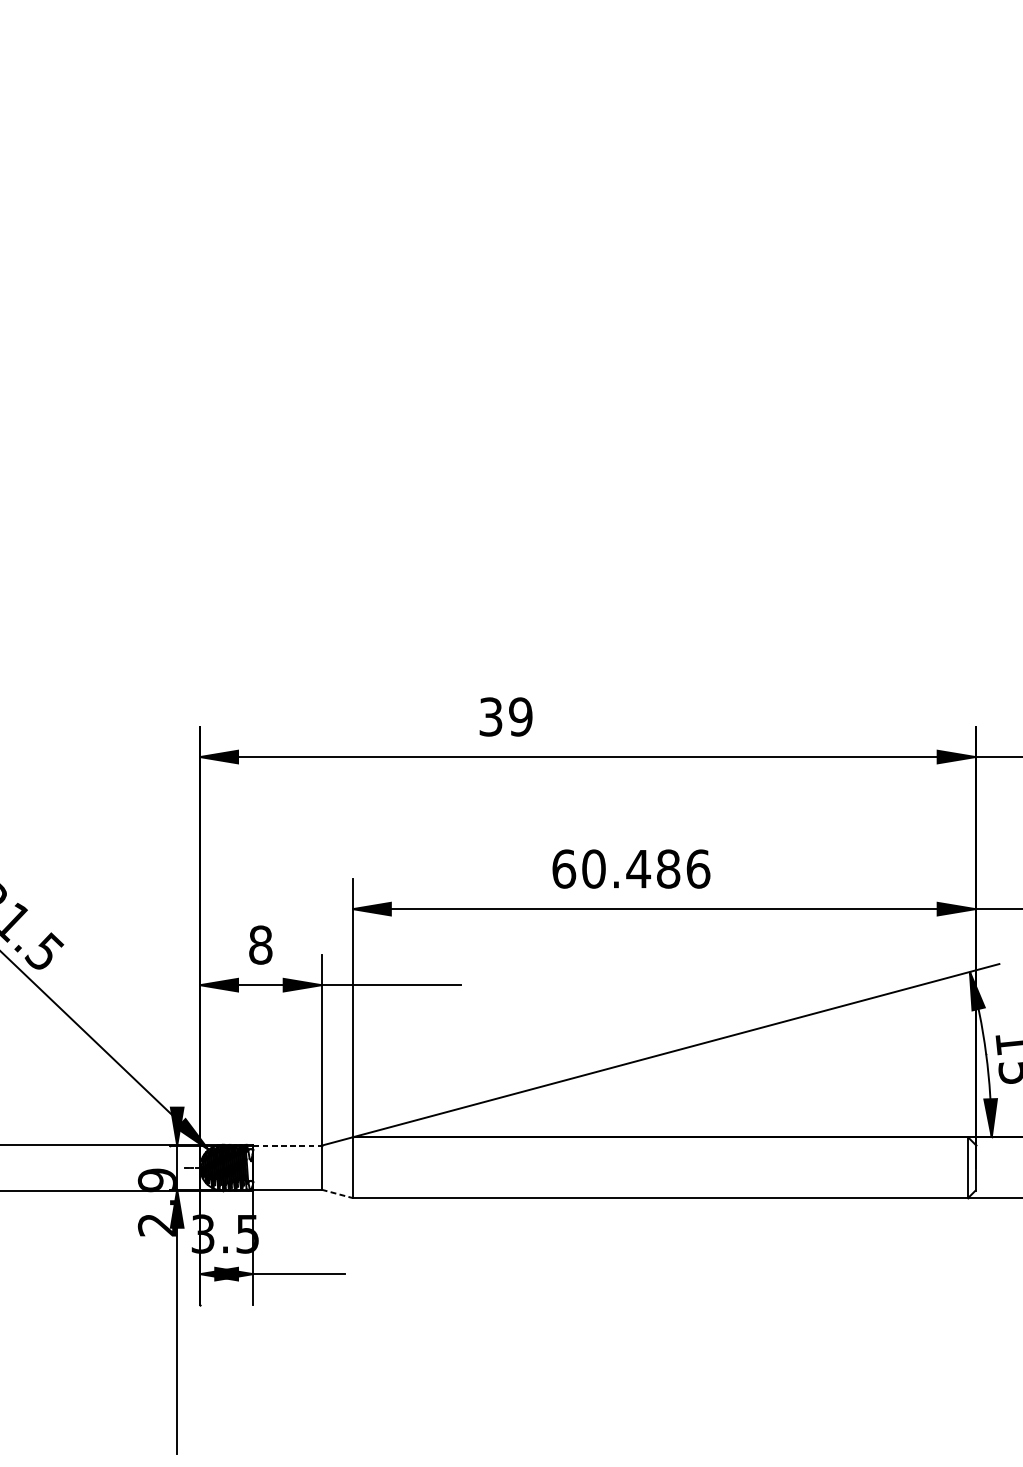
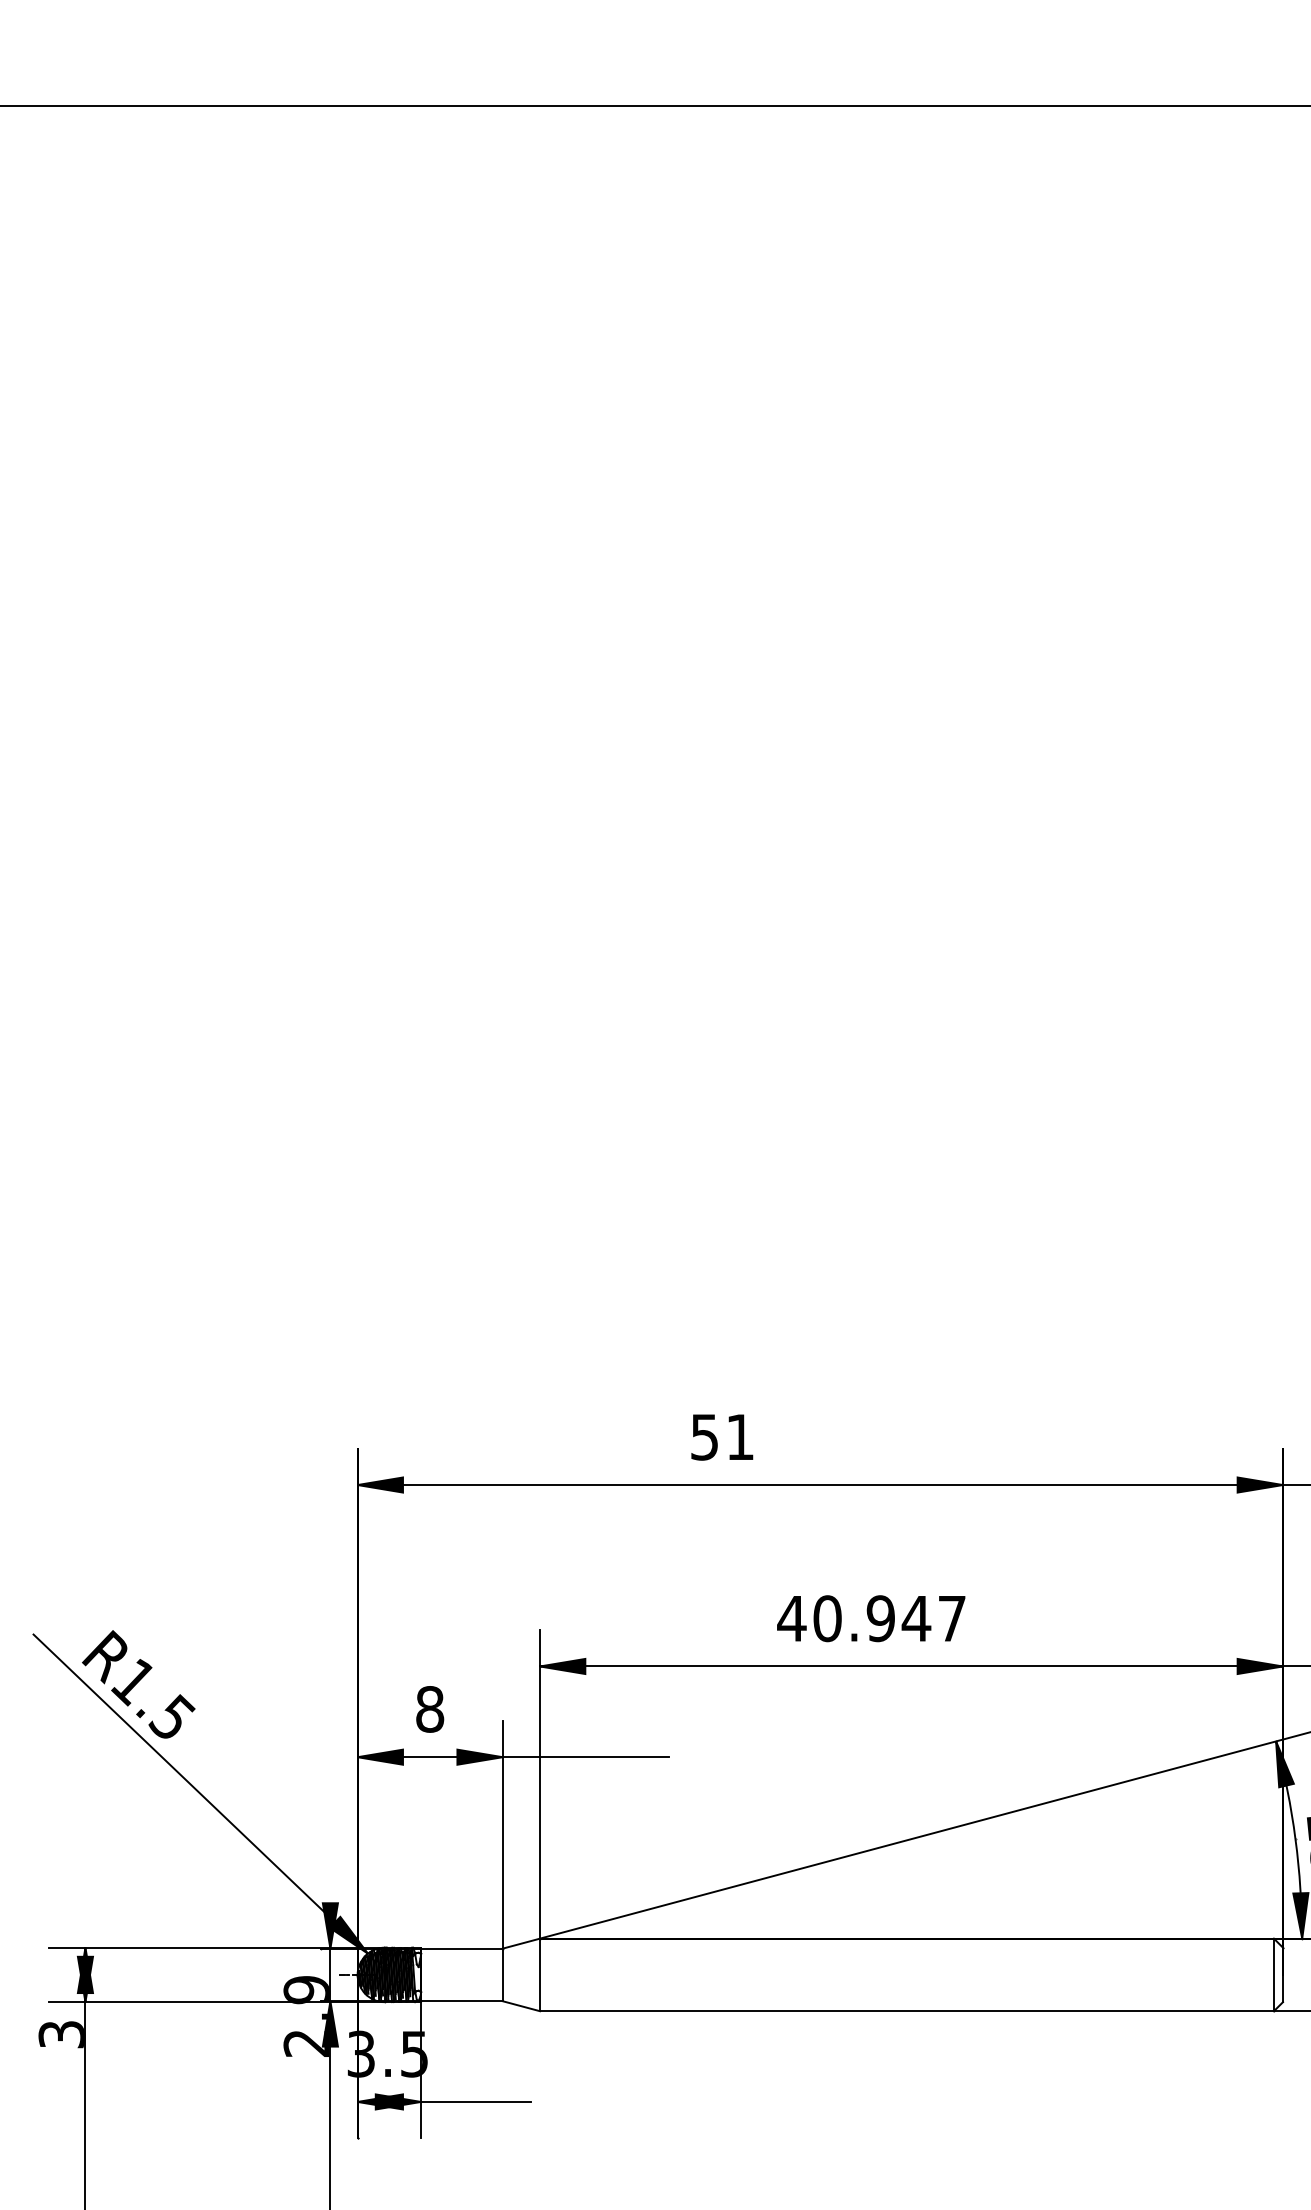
text: (505, 716) -> (722, 1436), 39 -> 51
text: (630, 868) -> (871, 1618), 60.486 -> 40.947
line: (287, 1145) -> (461, 1948), dashed -> solid
line: (337, 1194) -> (521, 2006), dashed -> solid

